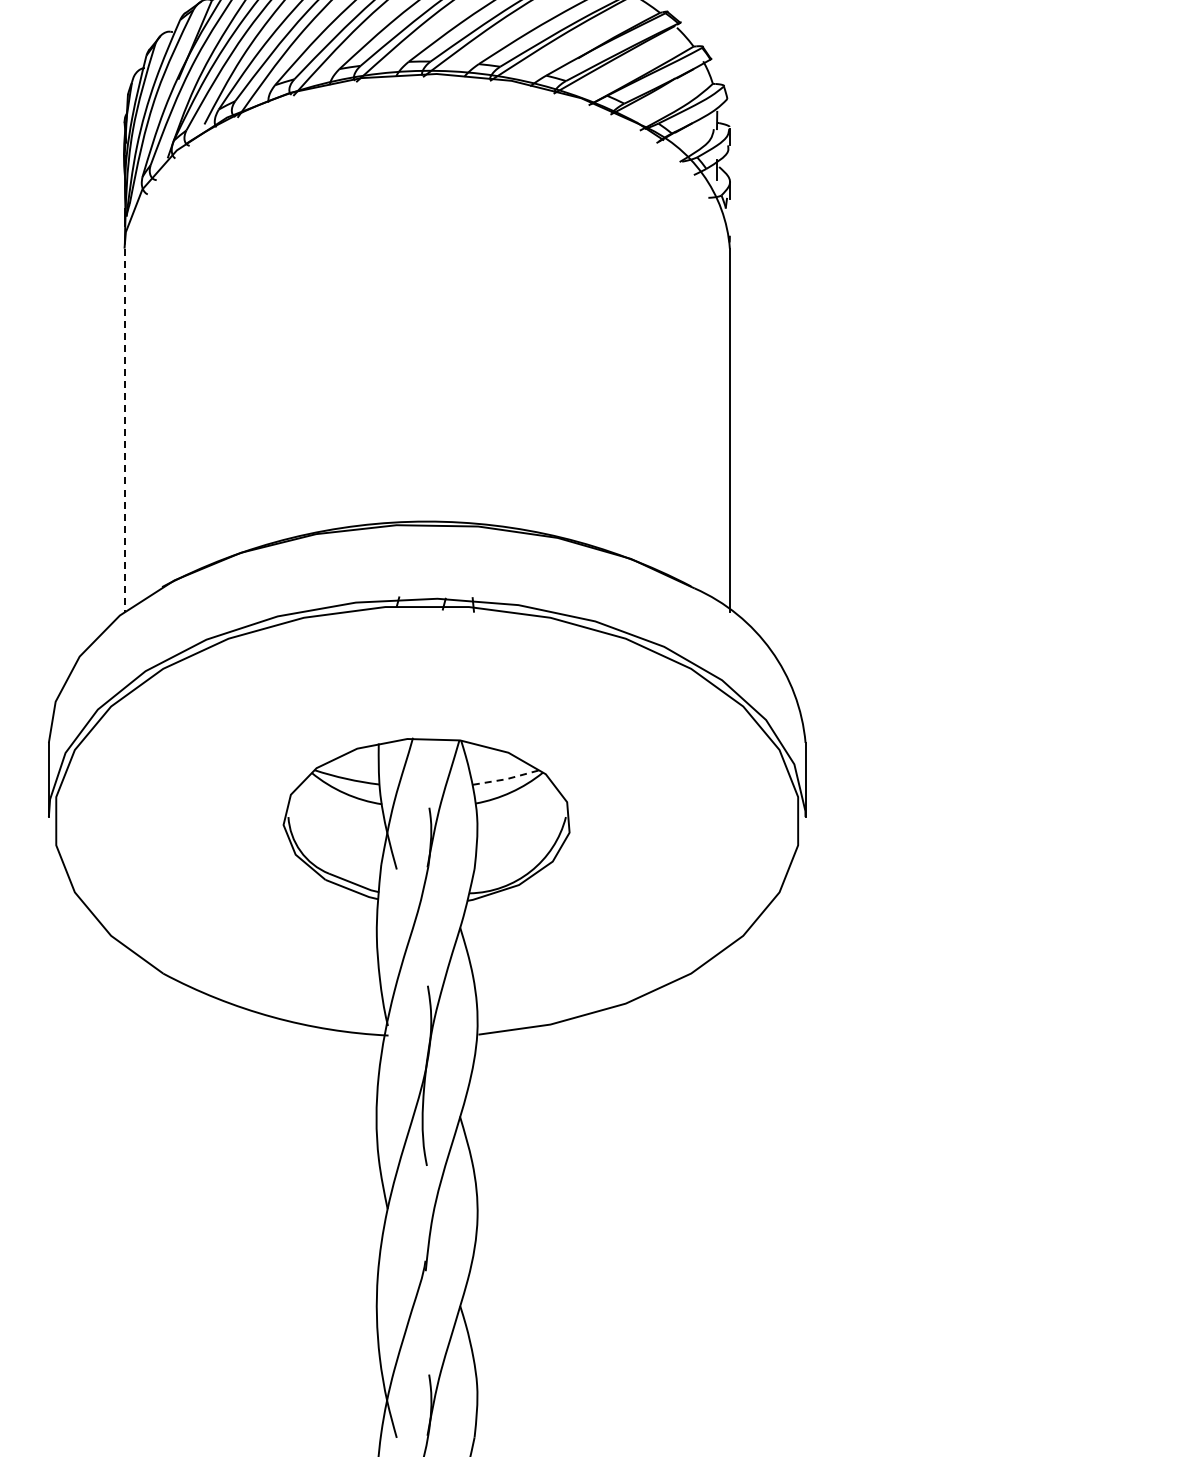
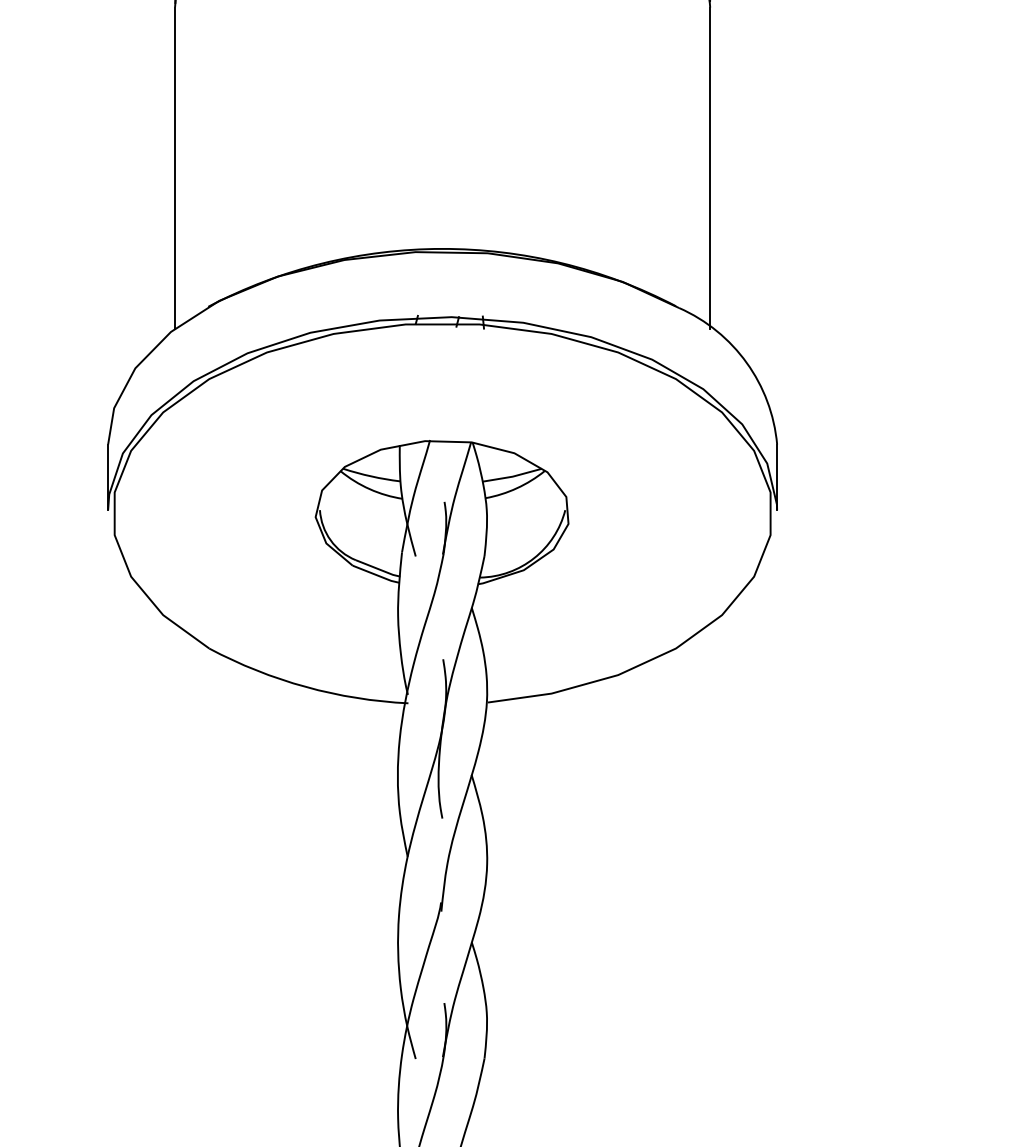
line: (124, 430) -> (175, 168), dashed -> solid
line: (506, 779) -> (512, 476), dashed -> solid

